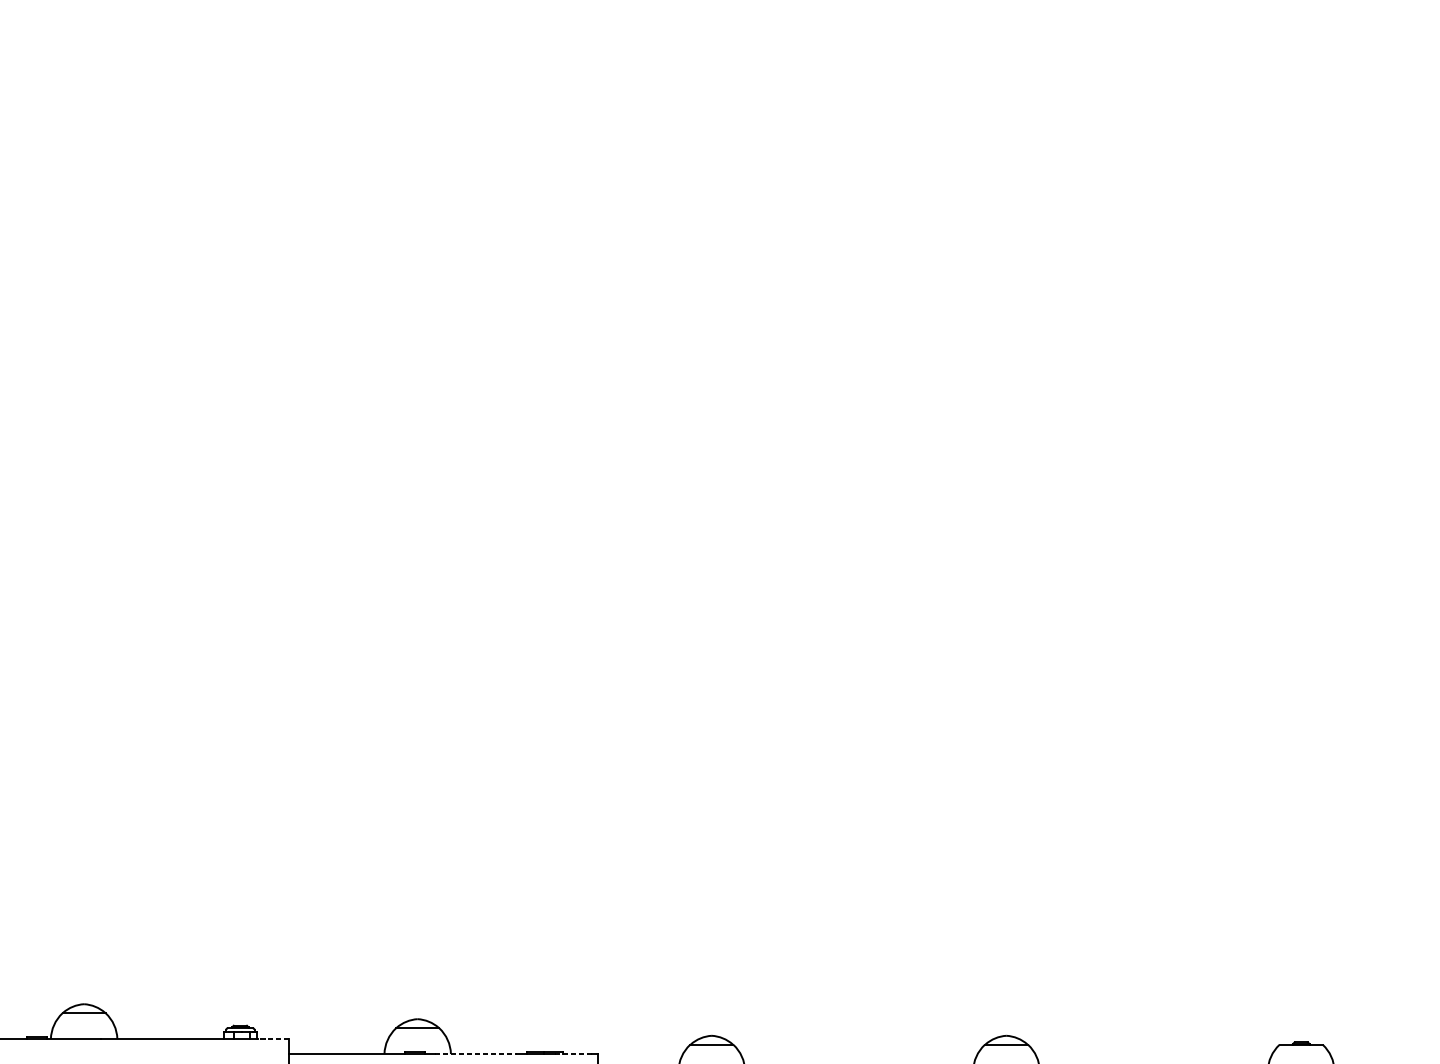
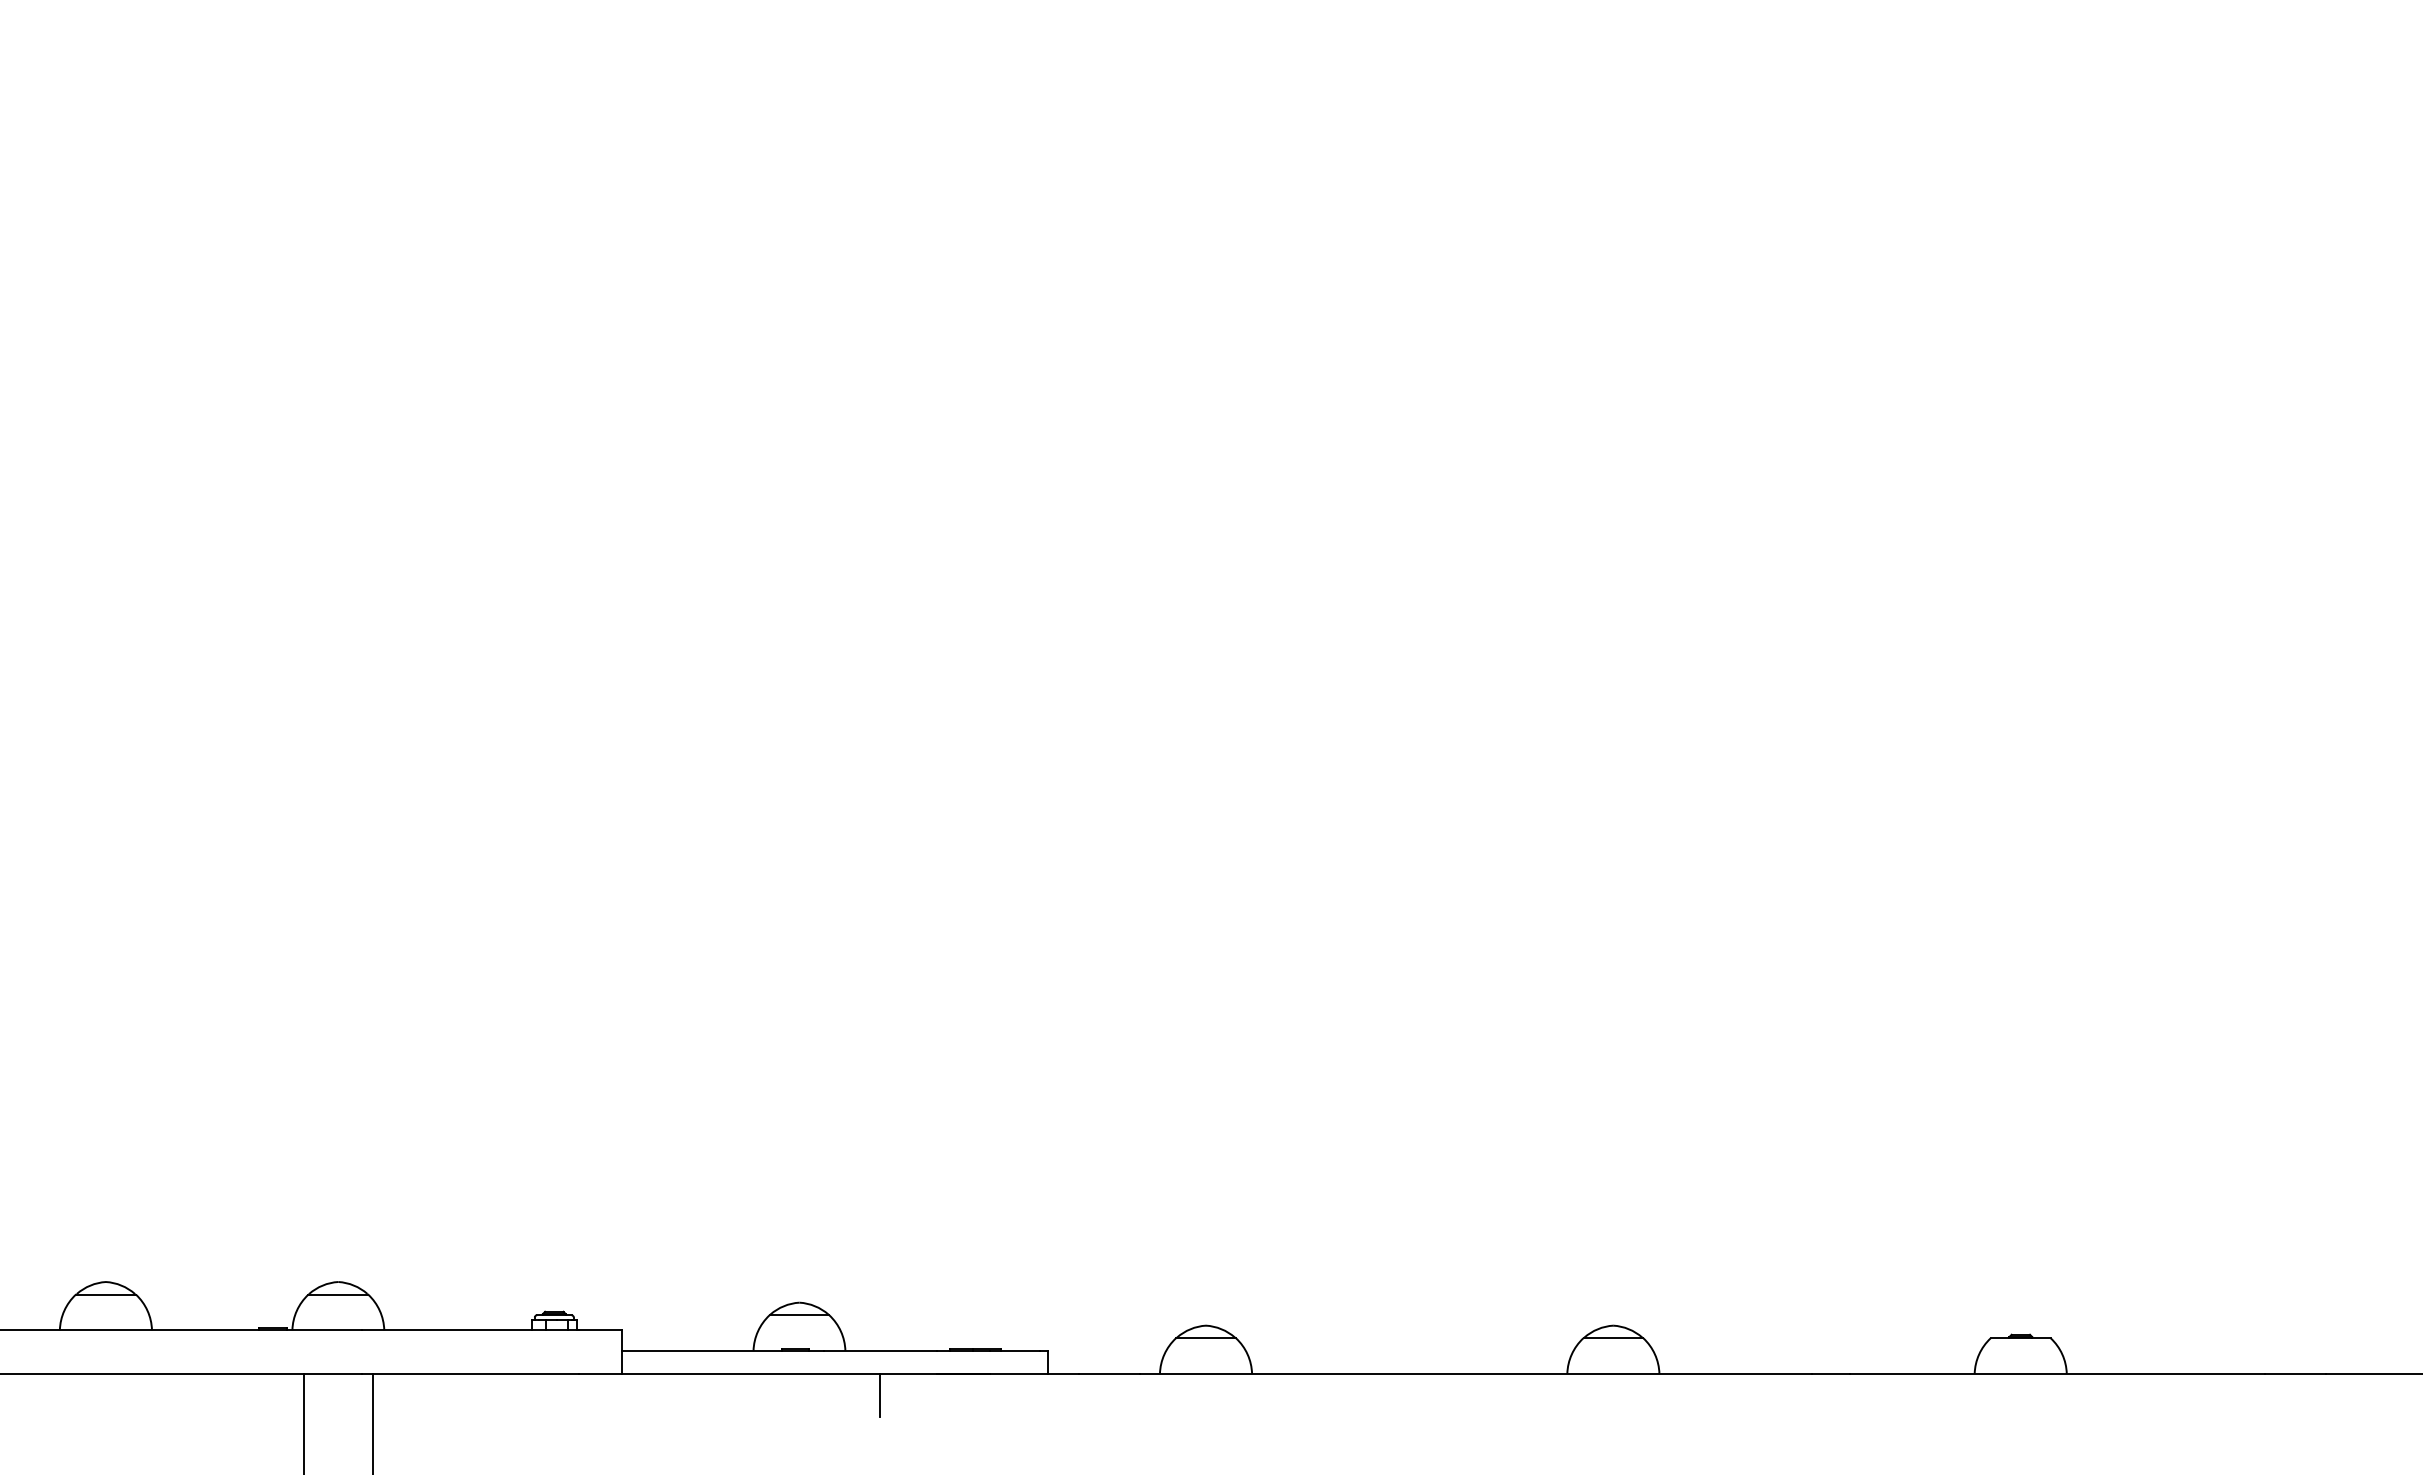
line: (273, 1039) -> (600, 1330), dashed -> solid
line: (476, 1053) -> (880, 1350), dashed -> solid
line: (573, 1053) -> (1015, 1350), dashed -> solid

